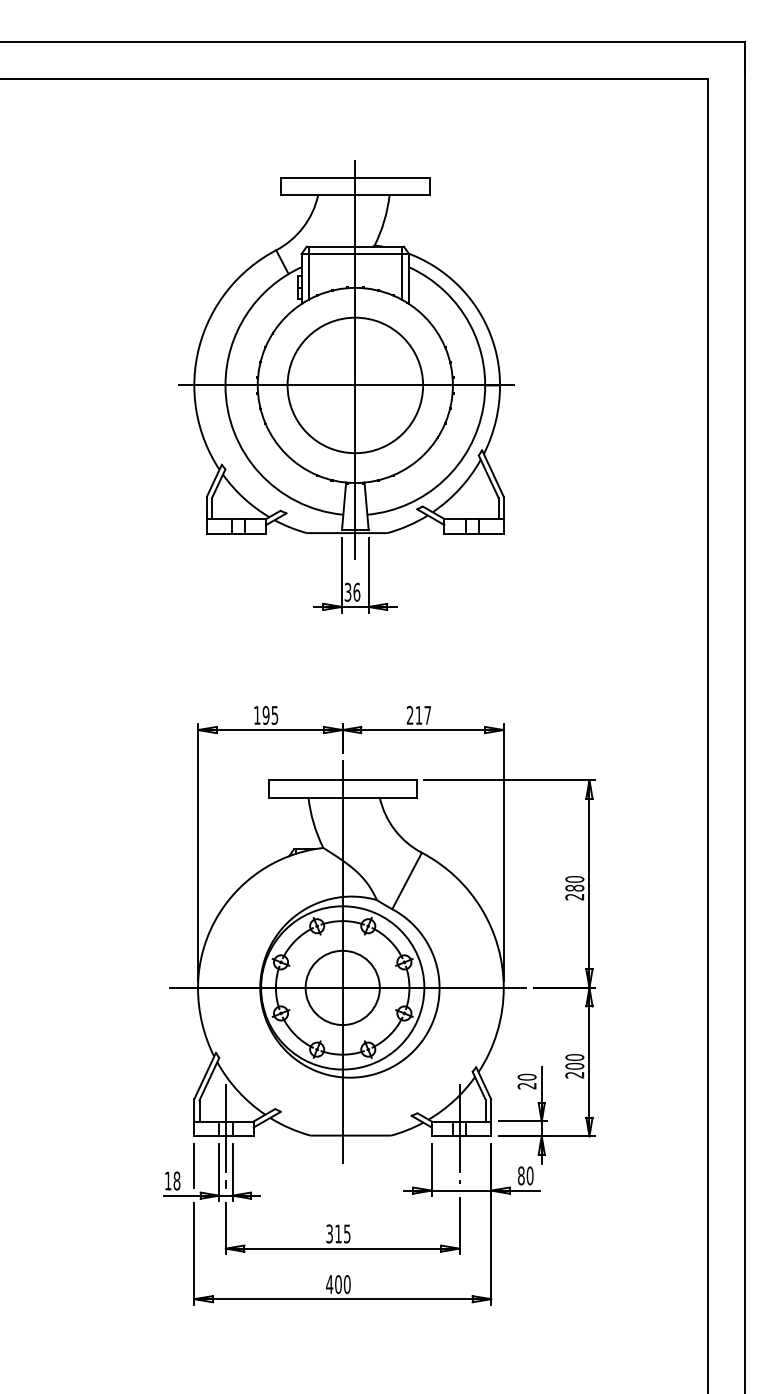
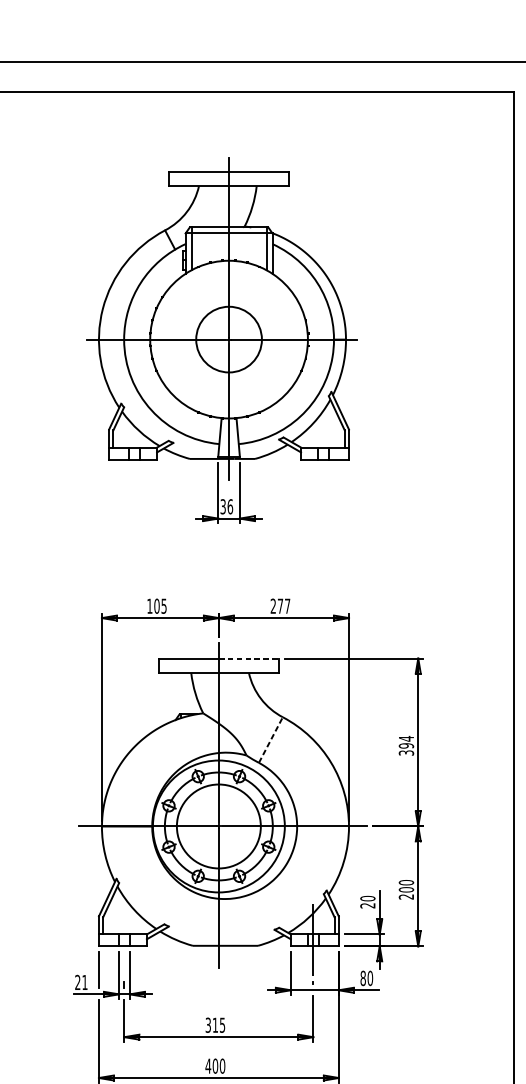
circle: (355, 385) -> (229, 339), size x0.6
text: (265, 715) -> (156, 606), 195 -> 105
text: (418, 715) -> (280, 606), 217 -> 277
line: (380, 780) -> (249, 658), solid -> dashed
line: (407, 880) -> (271, 739), solid -> dashed
text: (574, 887) -> (406, 745), 280 -> 394
circle: (342, 987) -> (218, 826), size x1.4
line: (225, 1128) -> (124, 940), removed
text: (172, 1180) -> (81, 982), 18 -> 21

